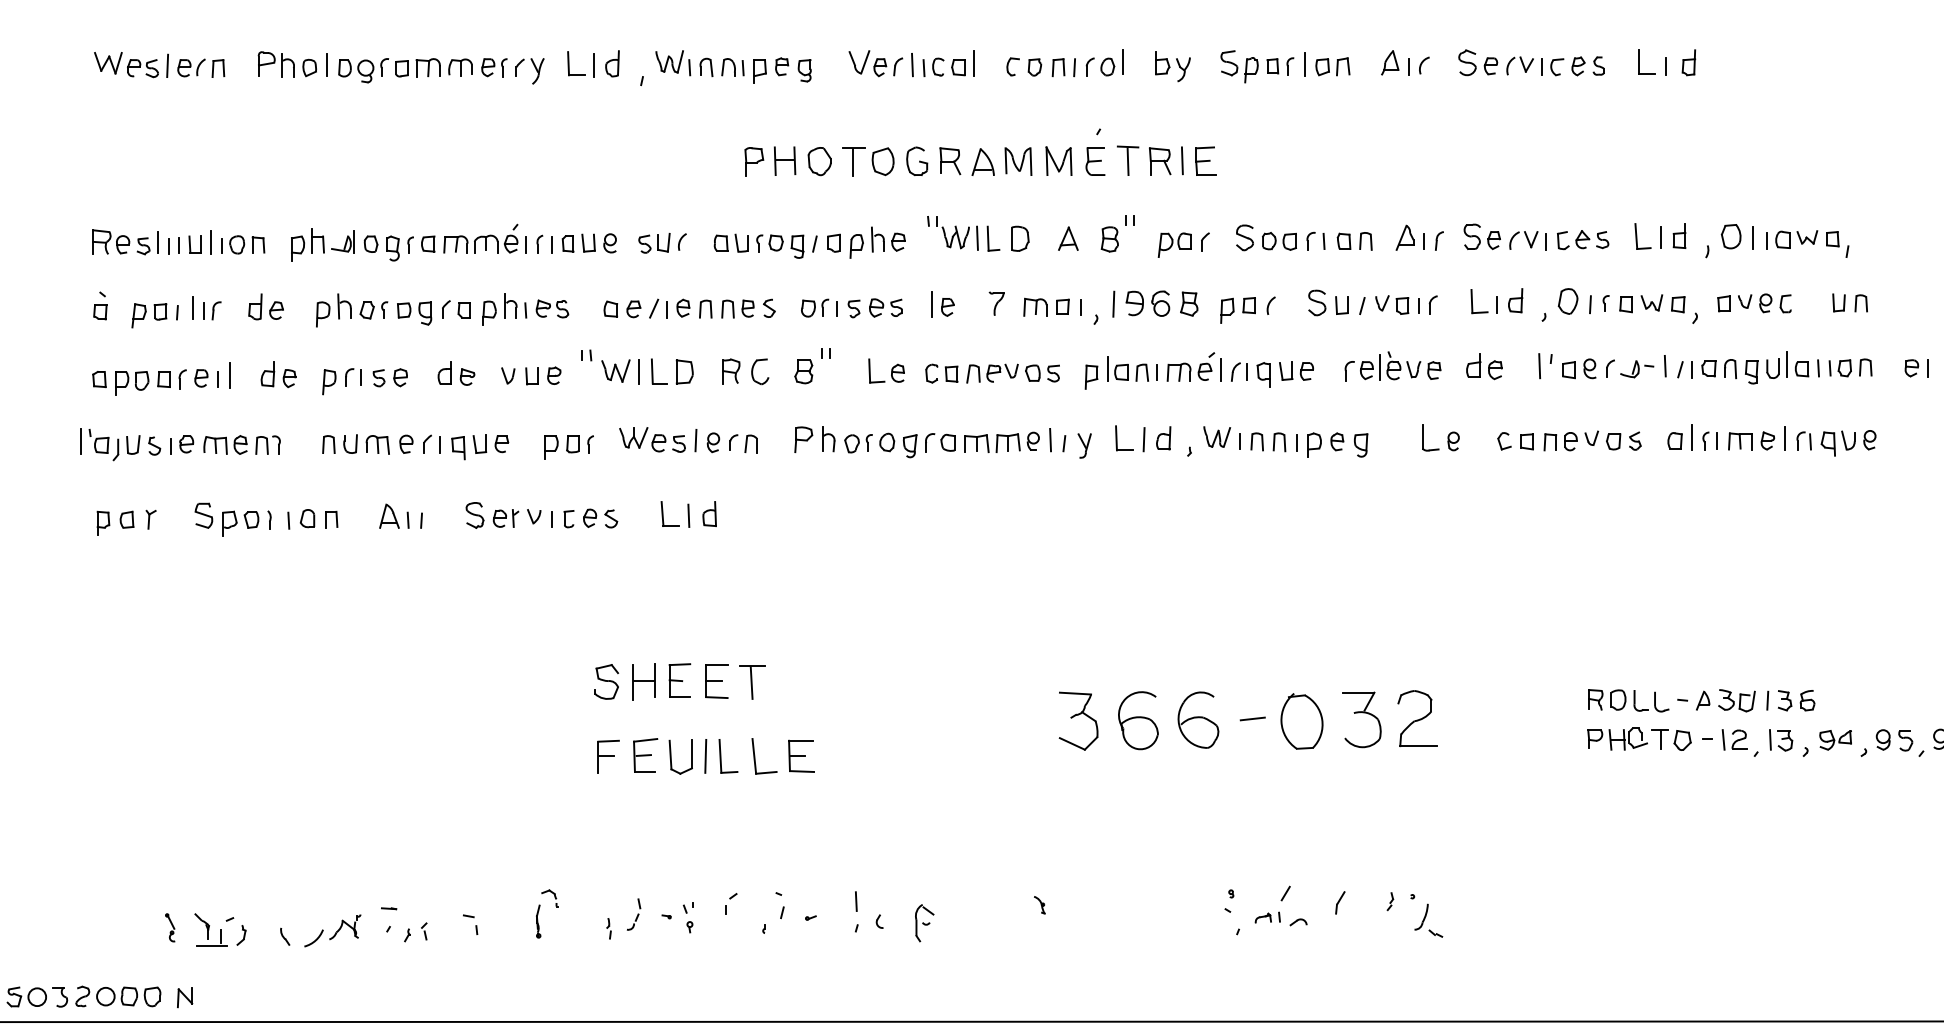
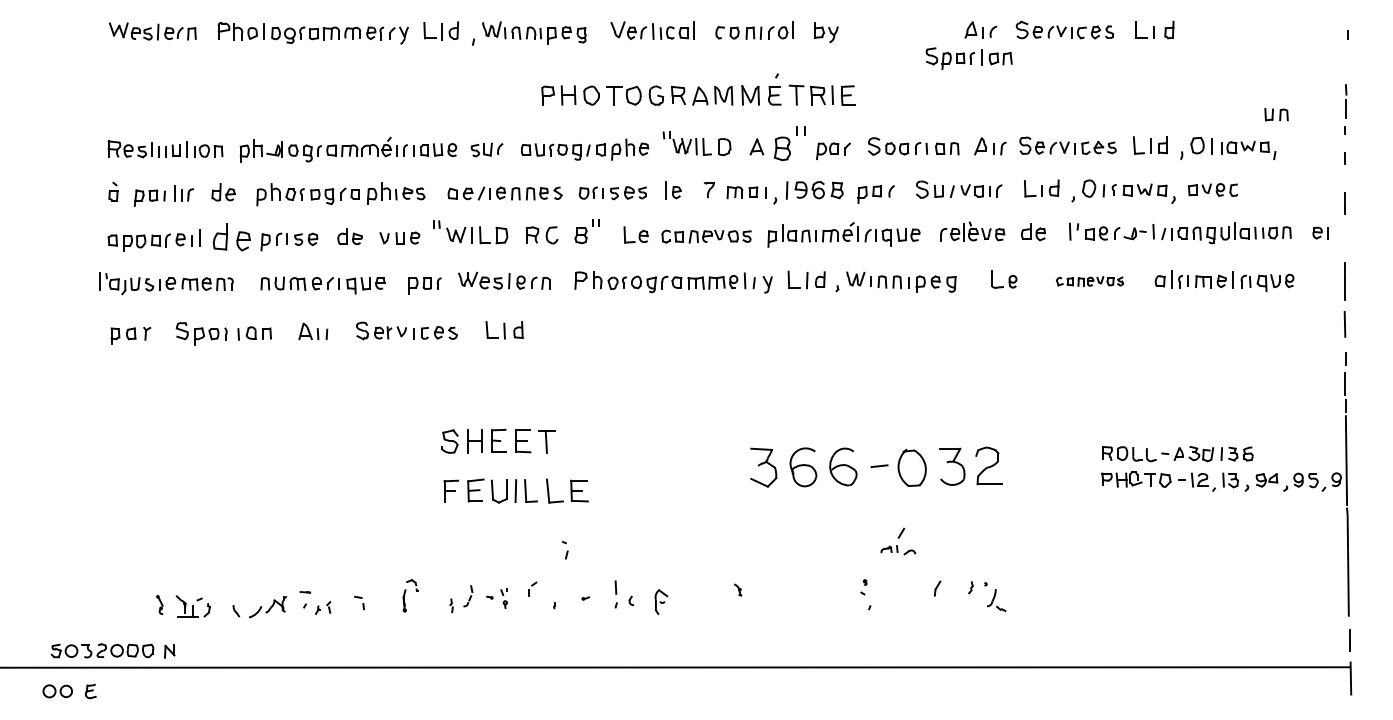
part: (1284, 66) -> (968, 58), moved
part: (1117, 233) -> (789, 143), size x1.4
part: (1850, 302) -> (1276, 114), moved
part: (277, 374) -> (231, 237), size x1.6
part: (1568, 441) -> (1089, 281), size x0.7
part: (780, 905) -> (565, 550), moved
part: (1281, 905) -> (898, 541), moved

